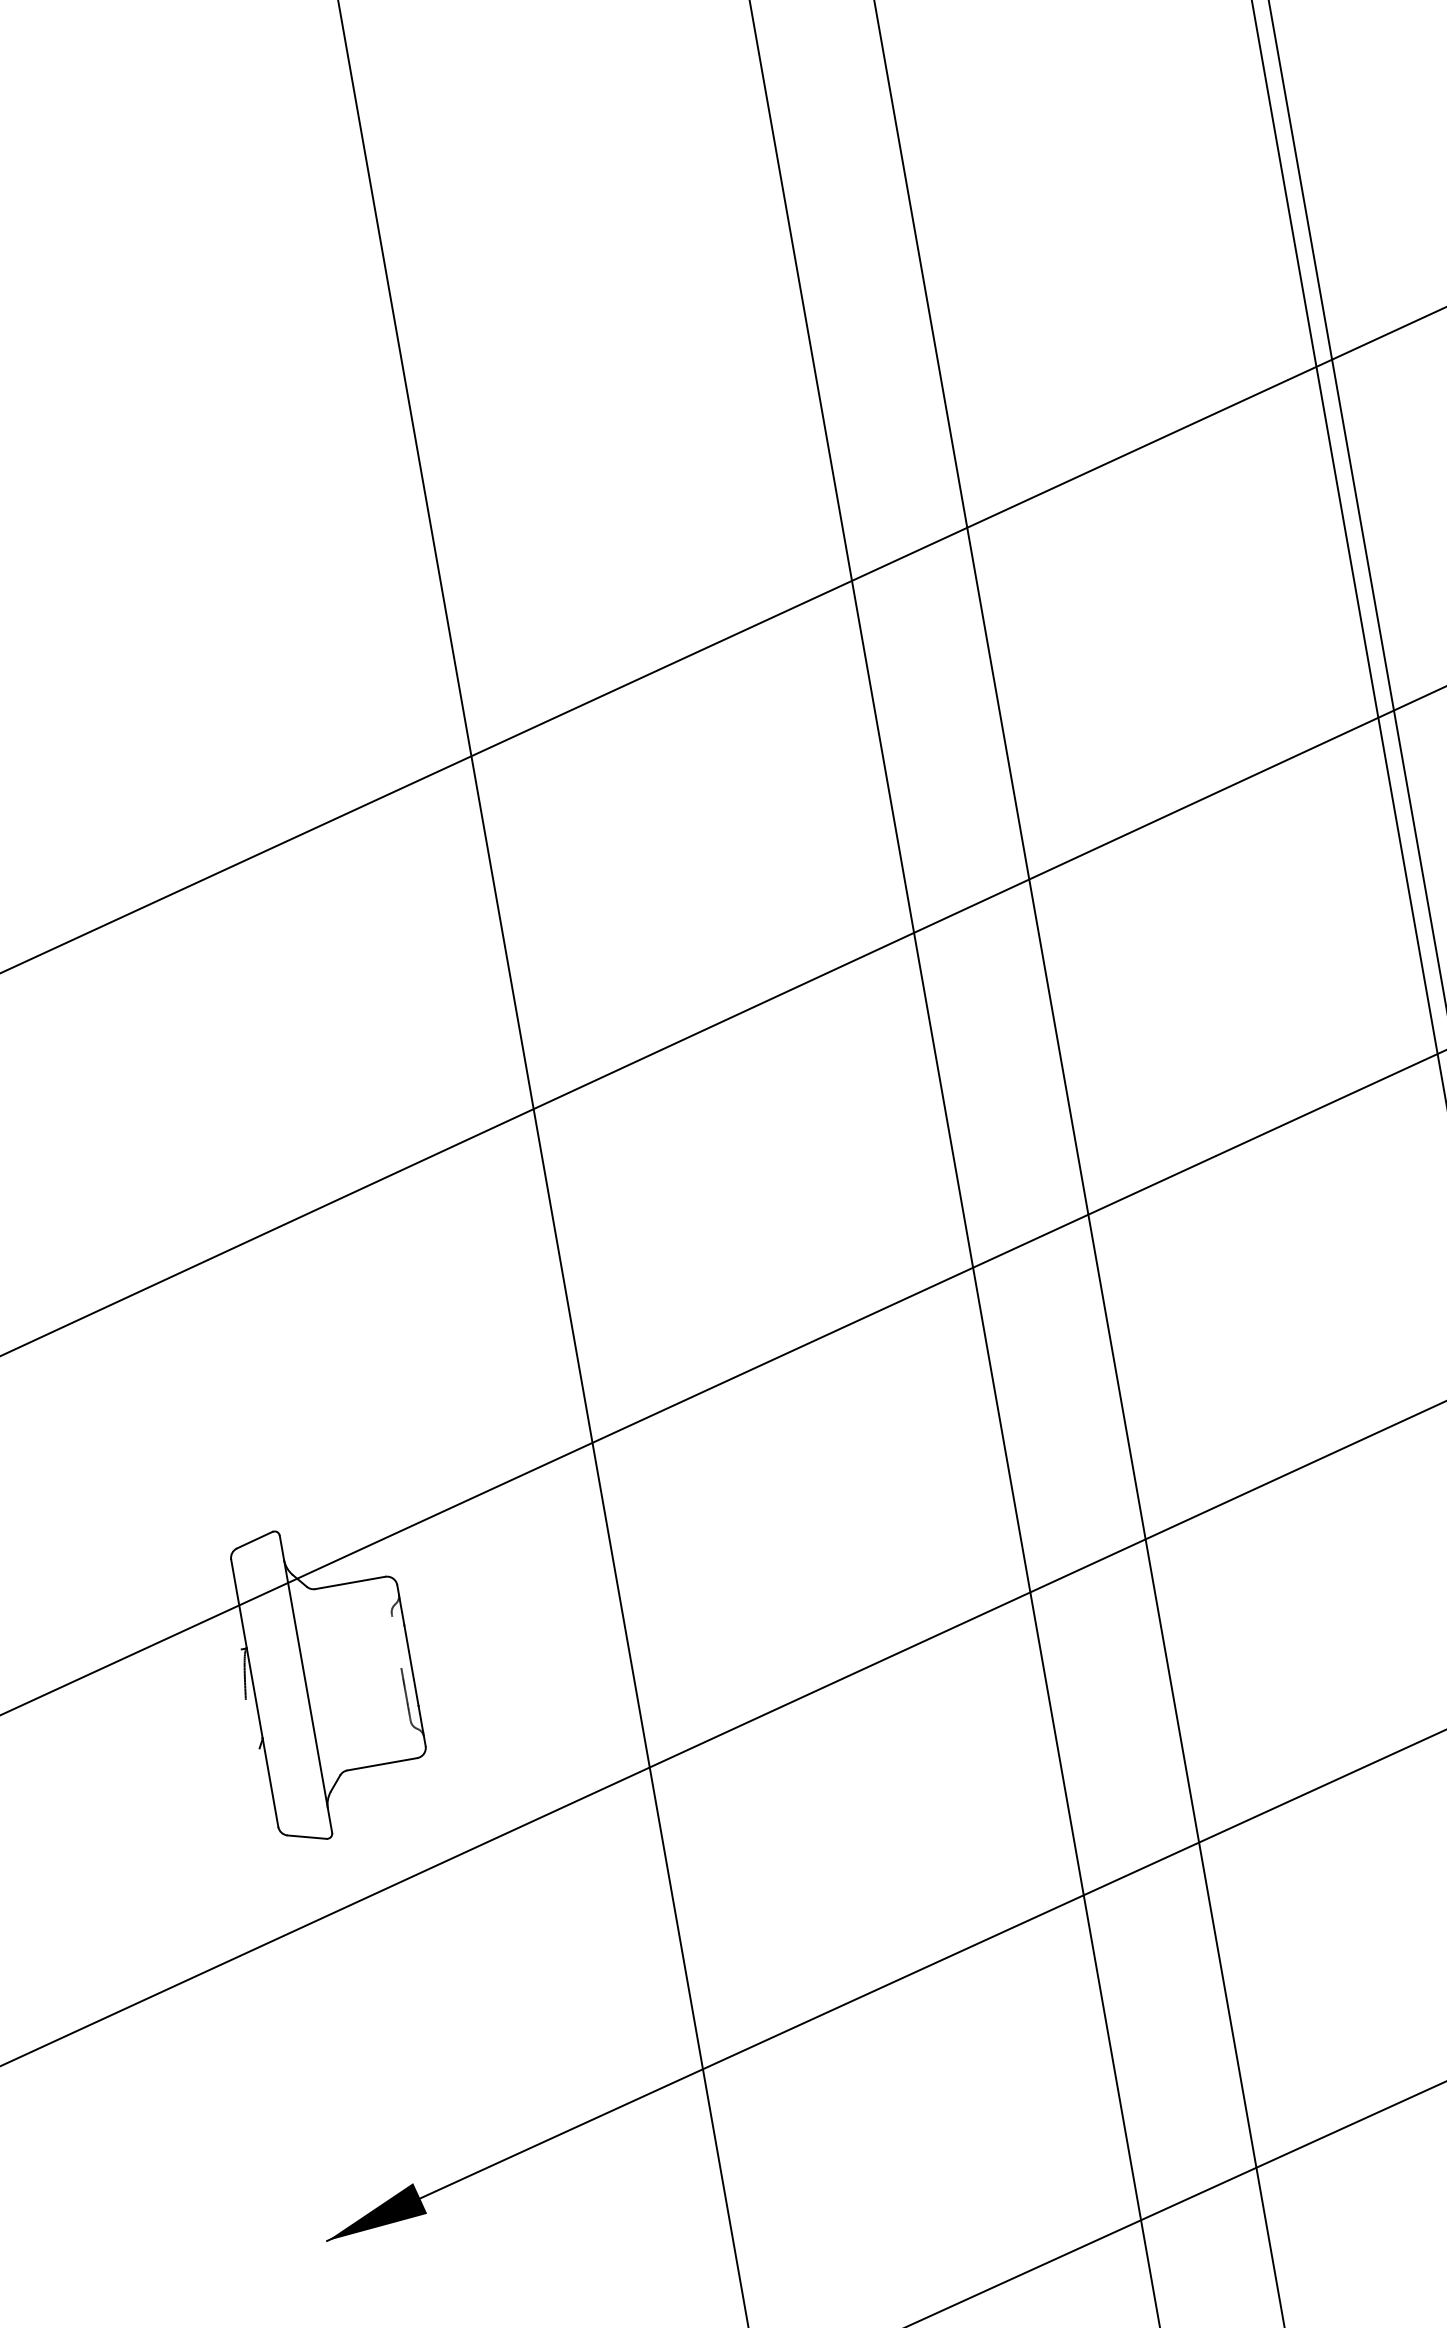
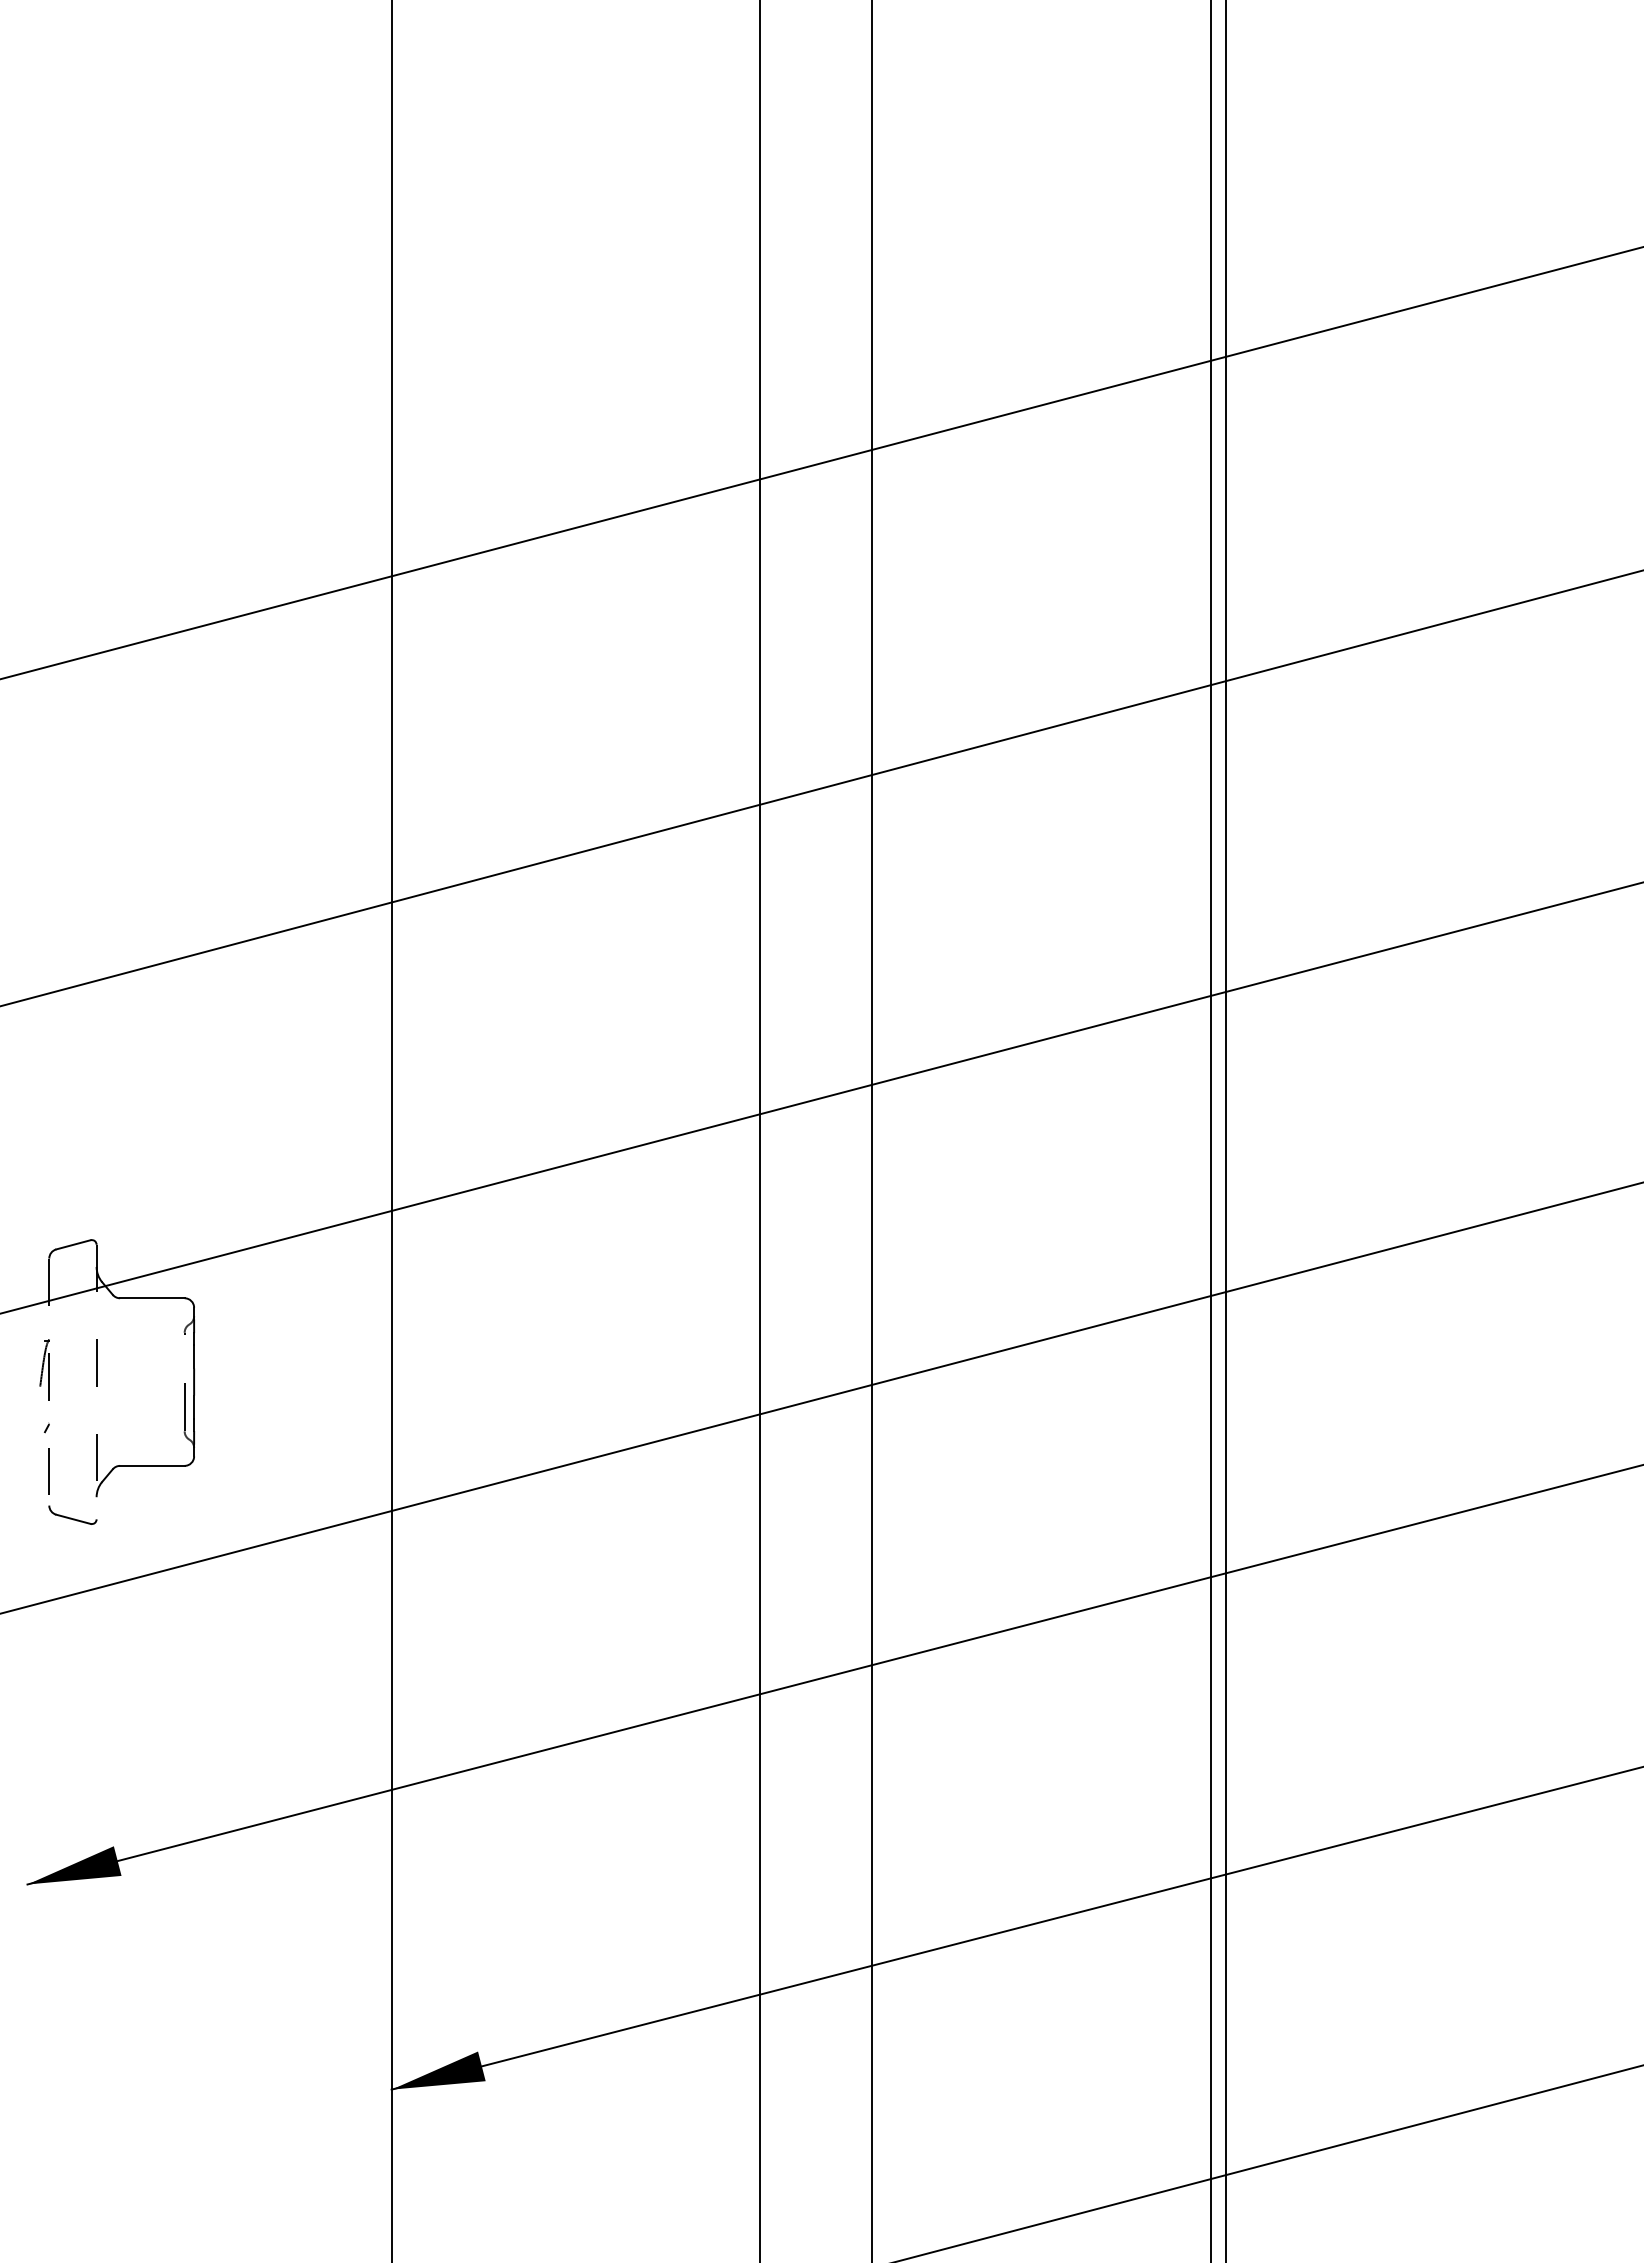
line: (305, 1684) -> (96, 1382), solid -> dashed
line: (255, 1693) -> (49, 1382), solid -> dashed

